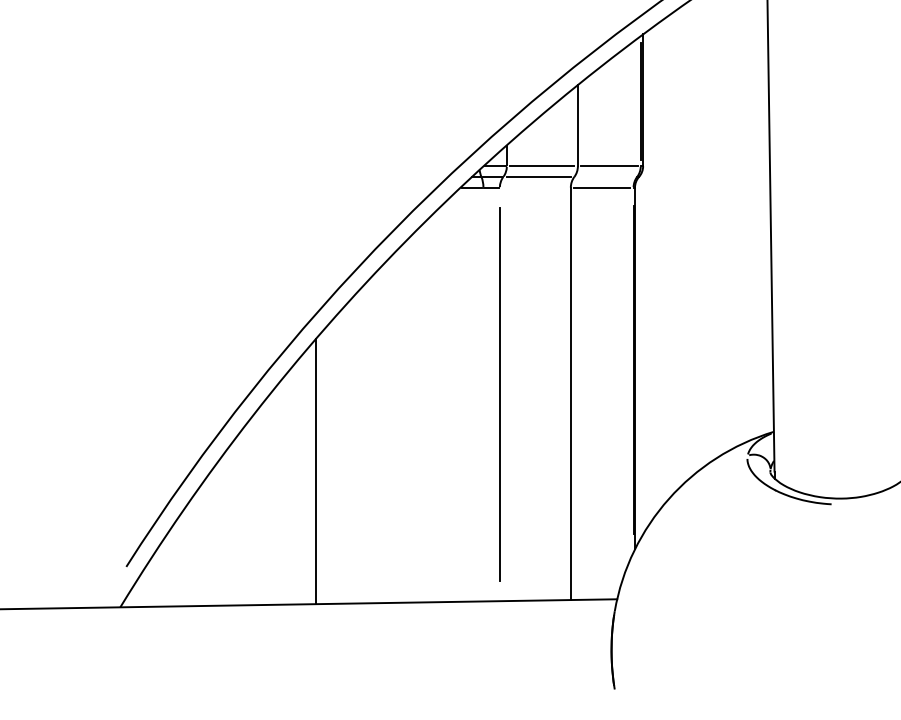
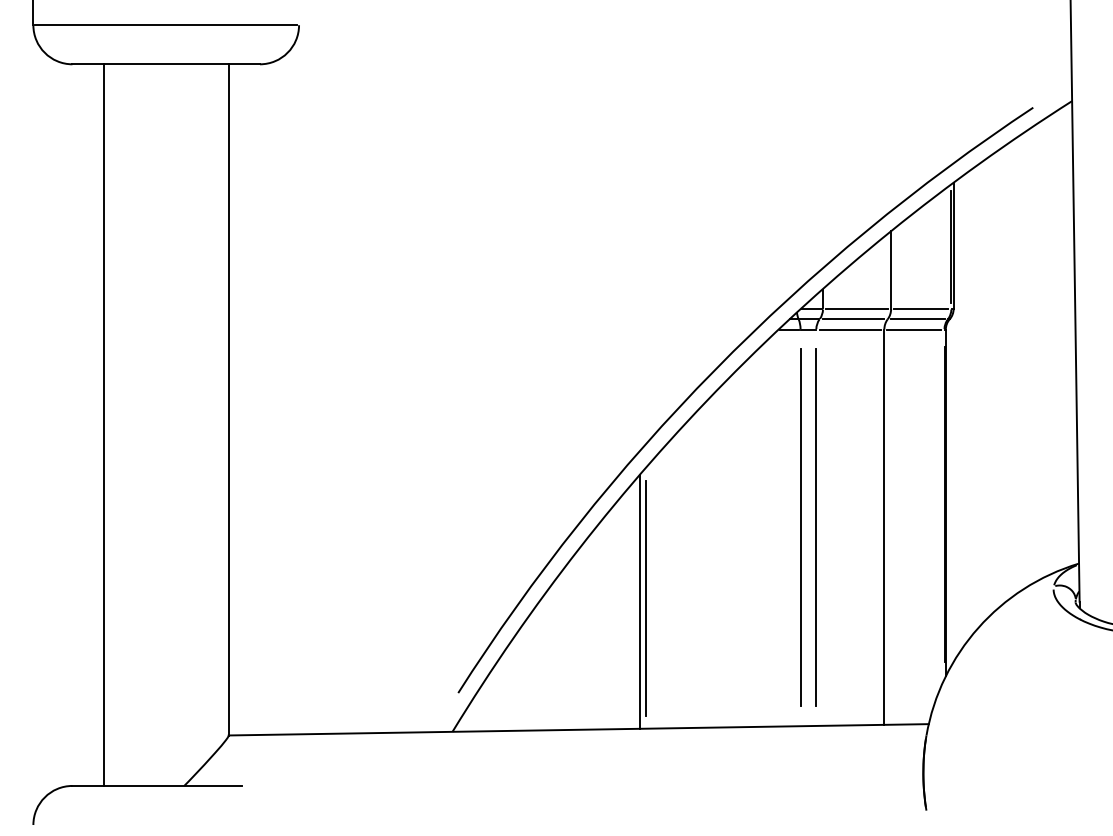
line: (605, 177) -> (917, 319), added
line: (534, 187) -> (849, 329), added
line: (483, 394) -> (800, 527), added
line: (321, 468) -> (645, 598), added

